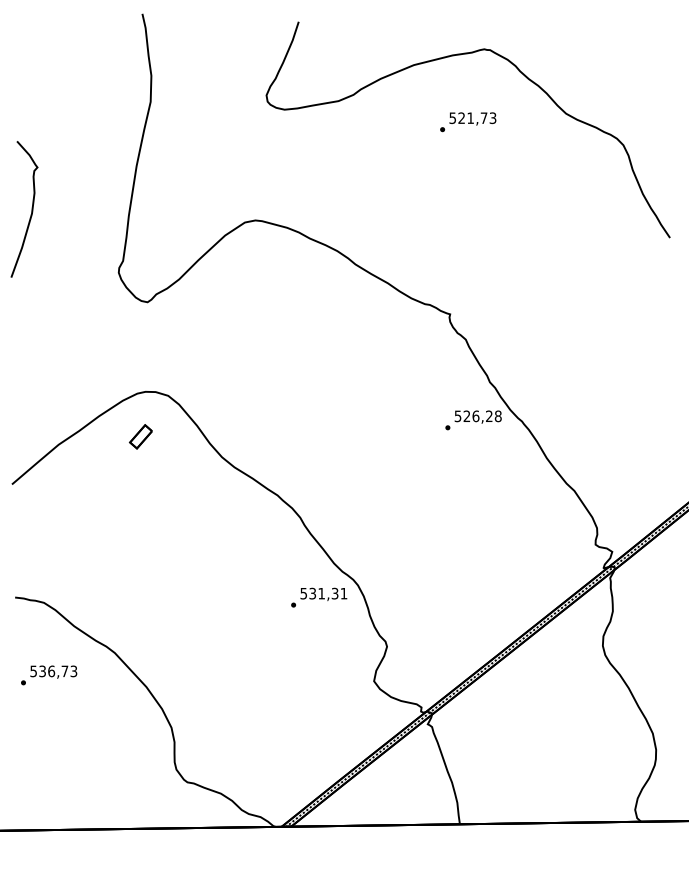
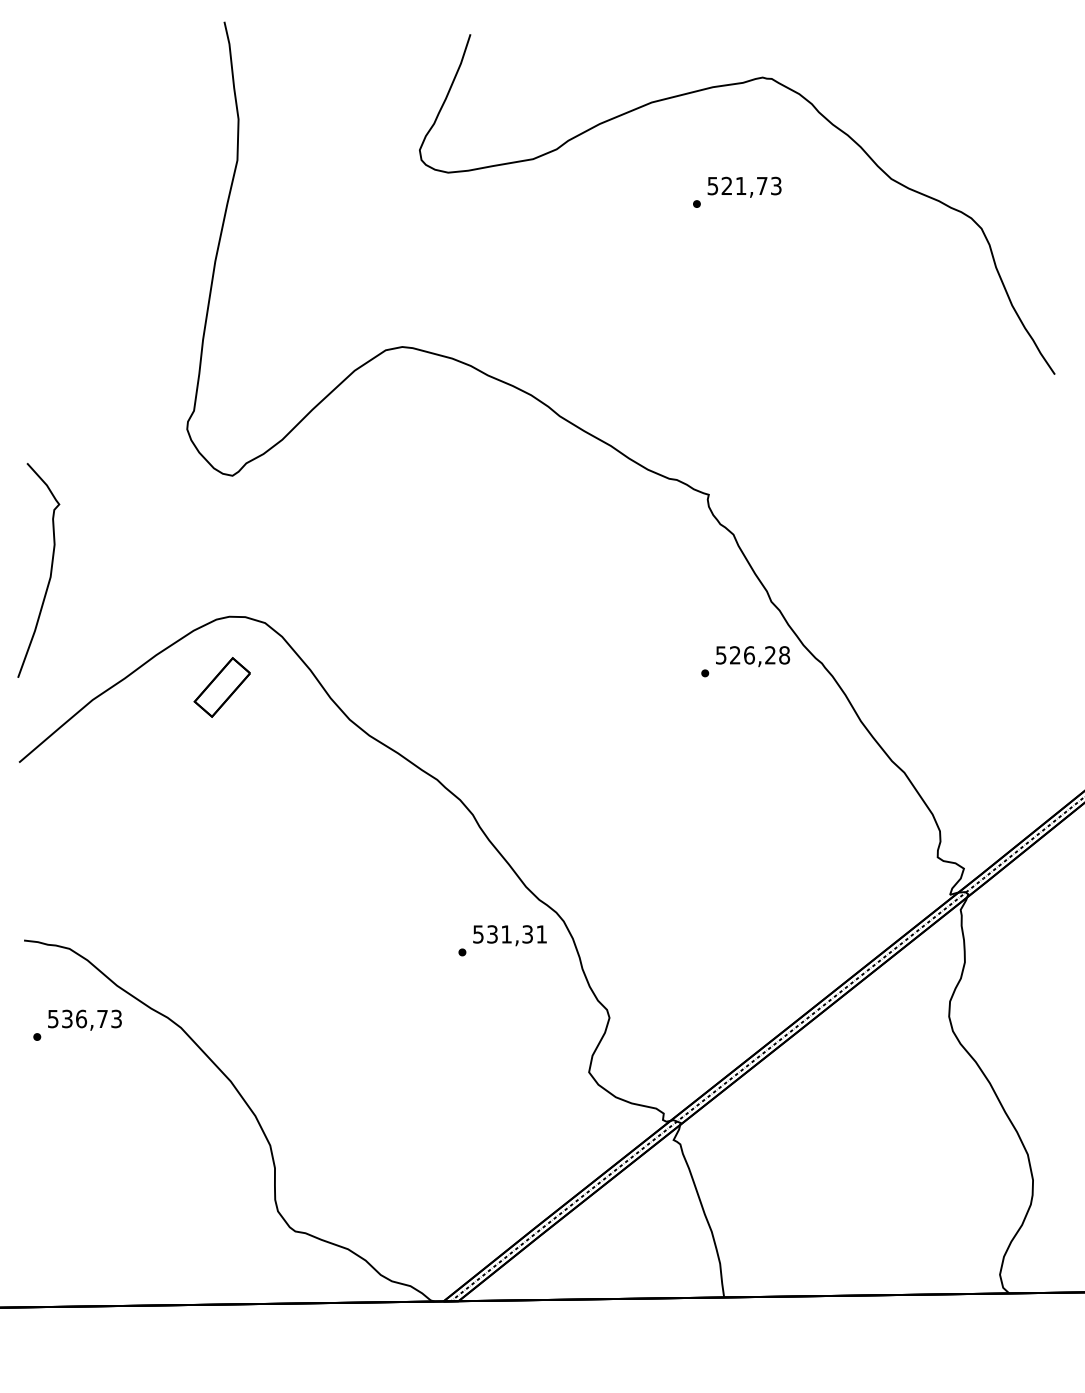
curve: (31, 209) -> (49, 570), moved
part: (140, 436) -> (221, 687), size x1.6
text: (49, 675) -> (78, 1025), moved

